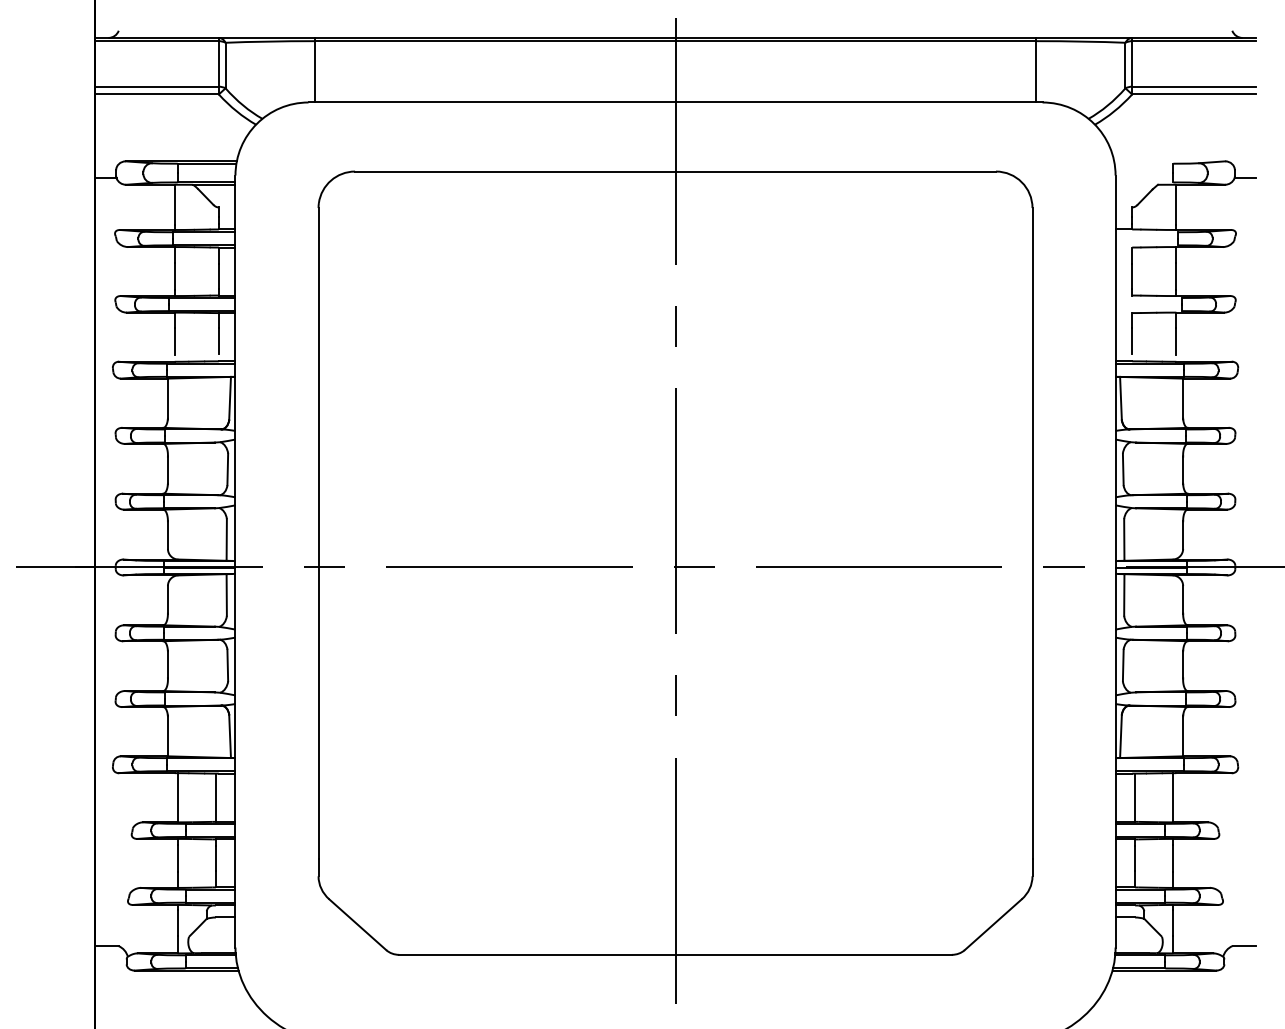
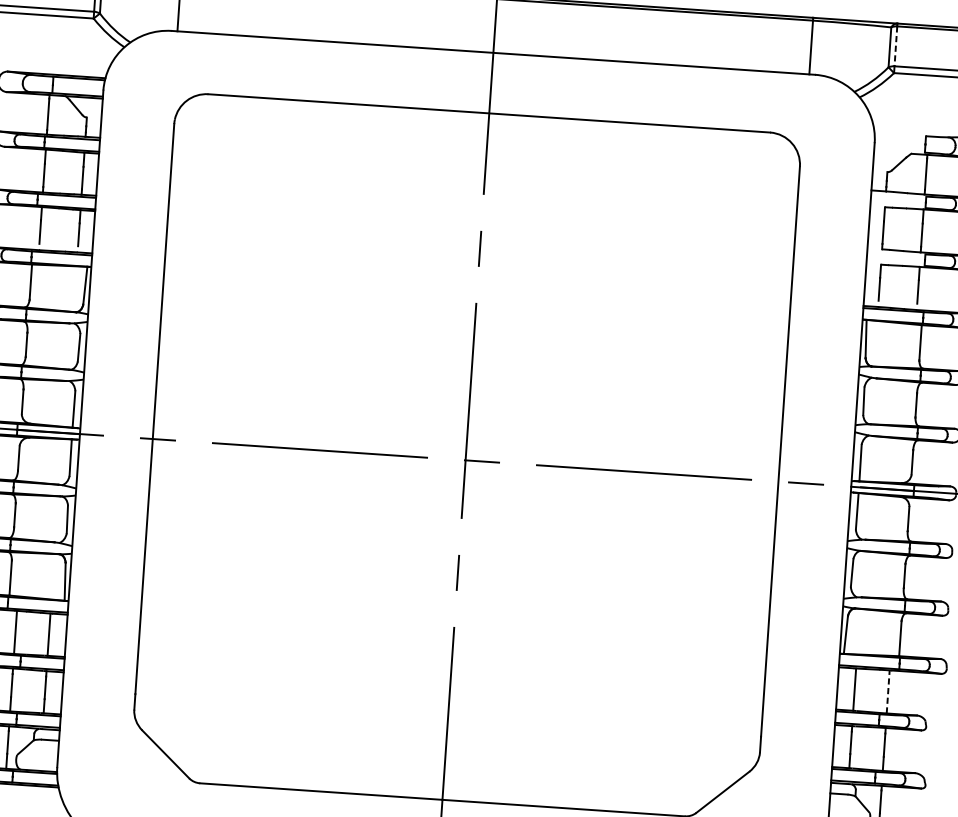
line: (1132, 63) -> (896, 45), solid -> dashed
line: (1173, 797) -> (888, 691), solid -> dashed

